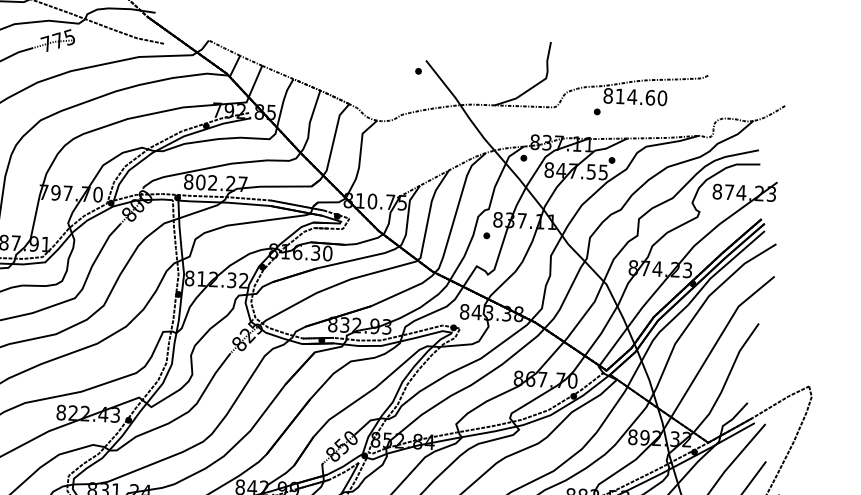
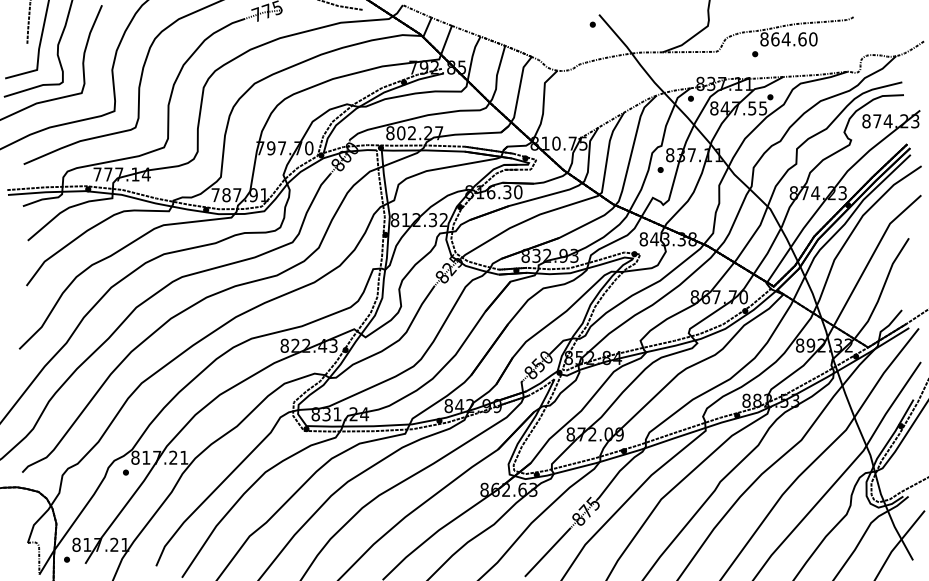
text: (620, 96) -> (775, 39), 814.60 -> 864.60

